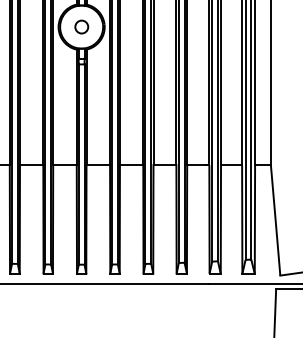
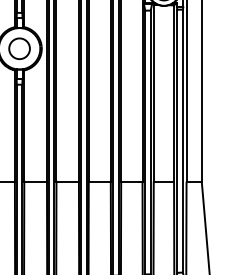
part: (81, 26) -> (19, 48), size x1.67

